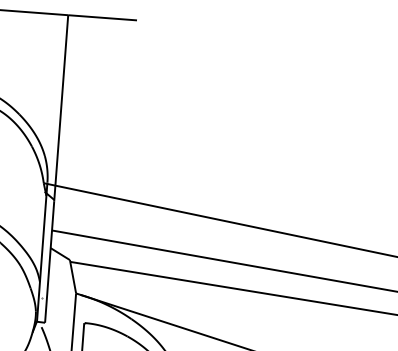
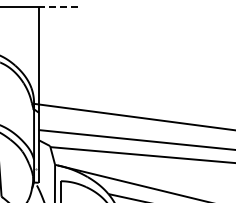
line: (102, 18) -> (58, 7), solid -> dashed

